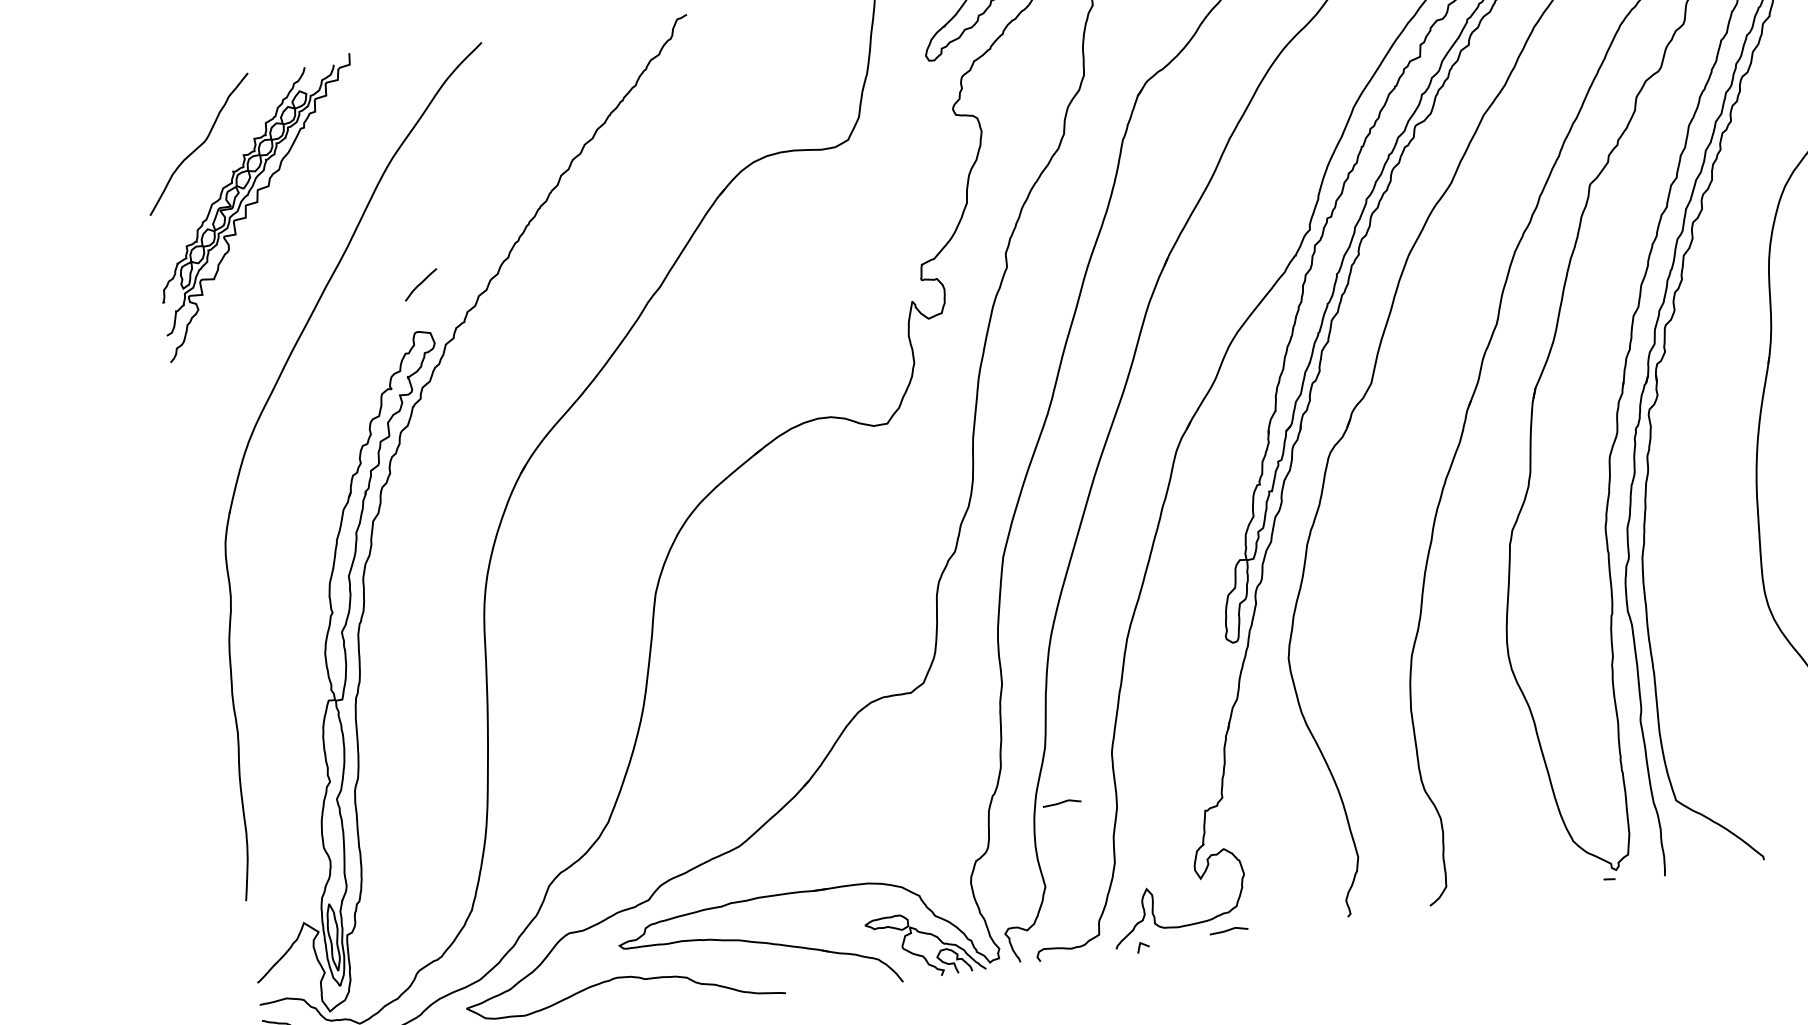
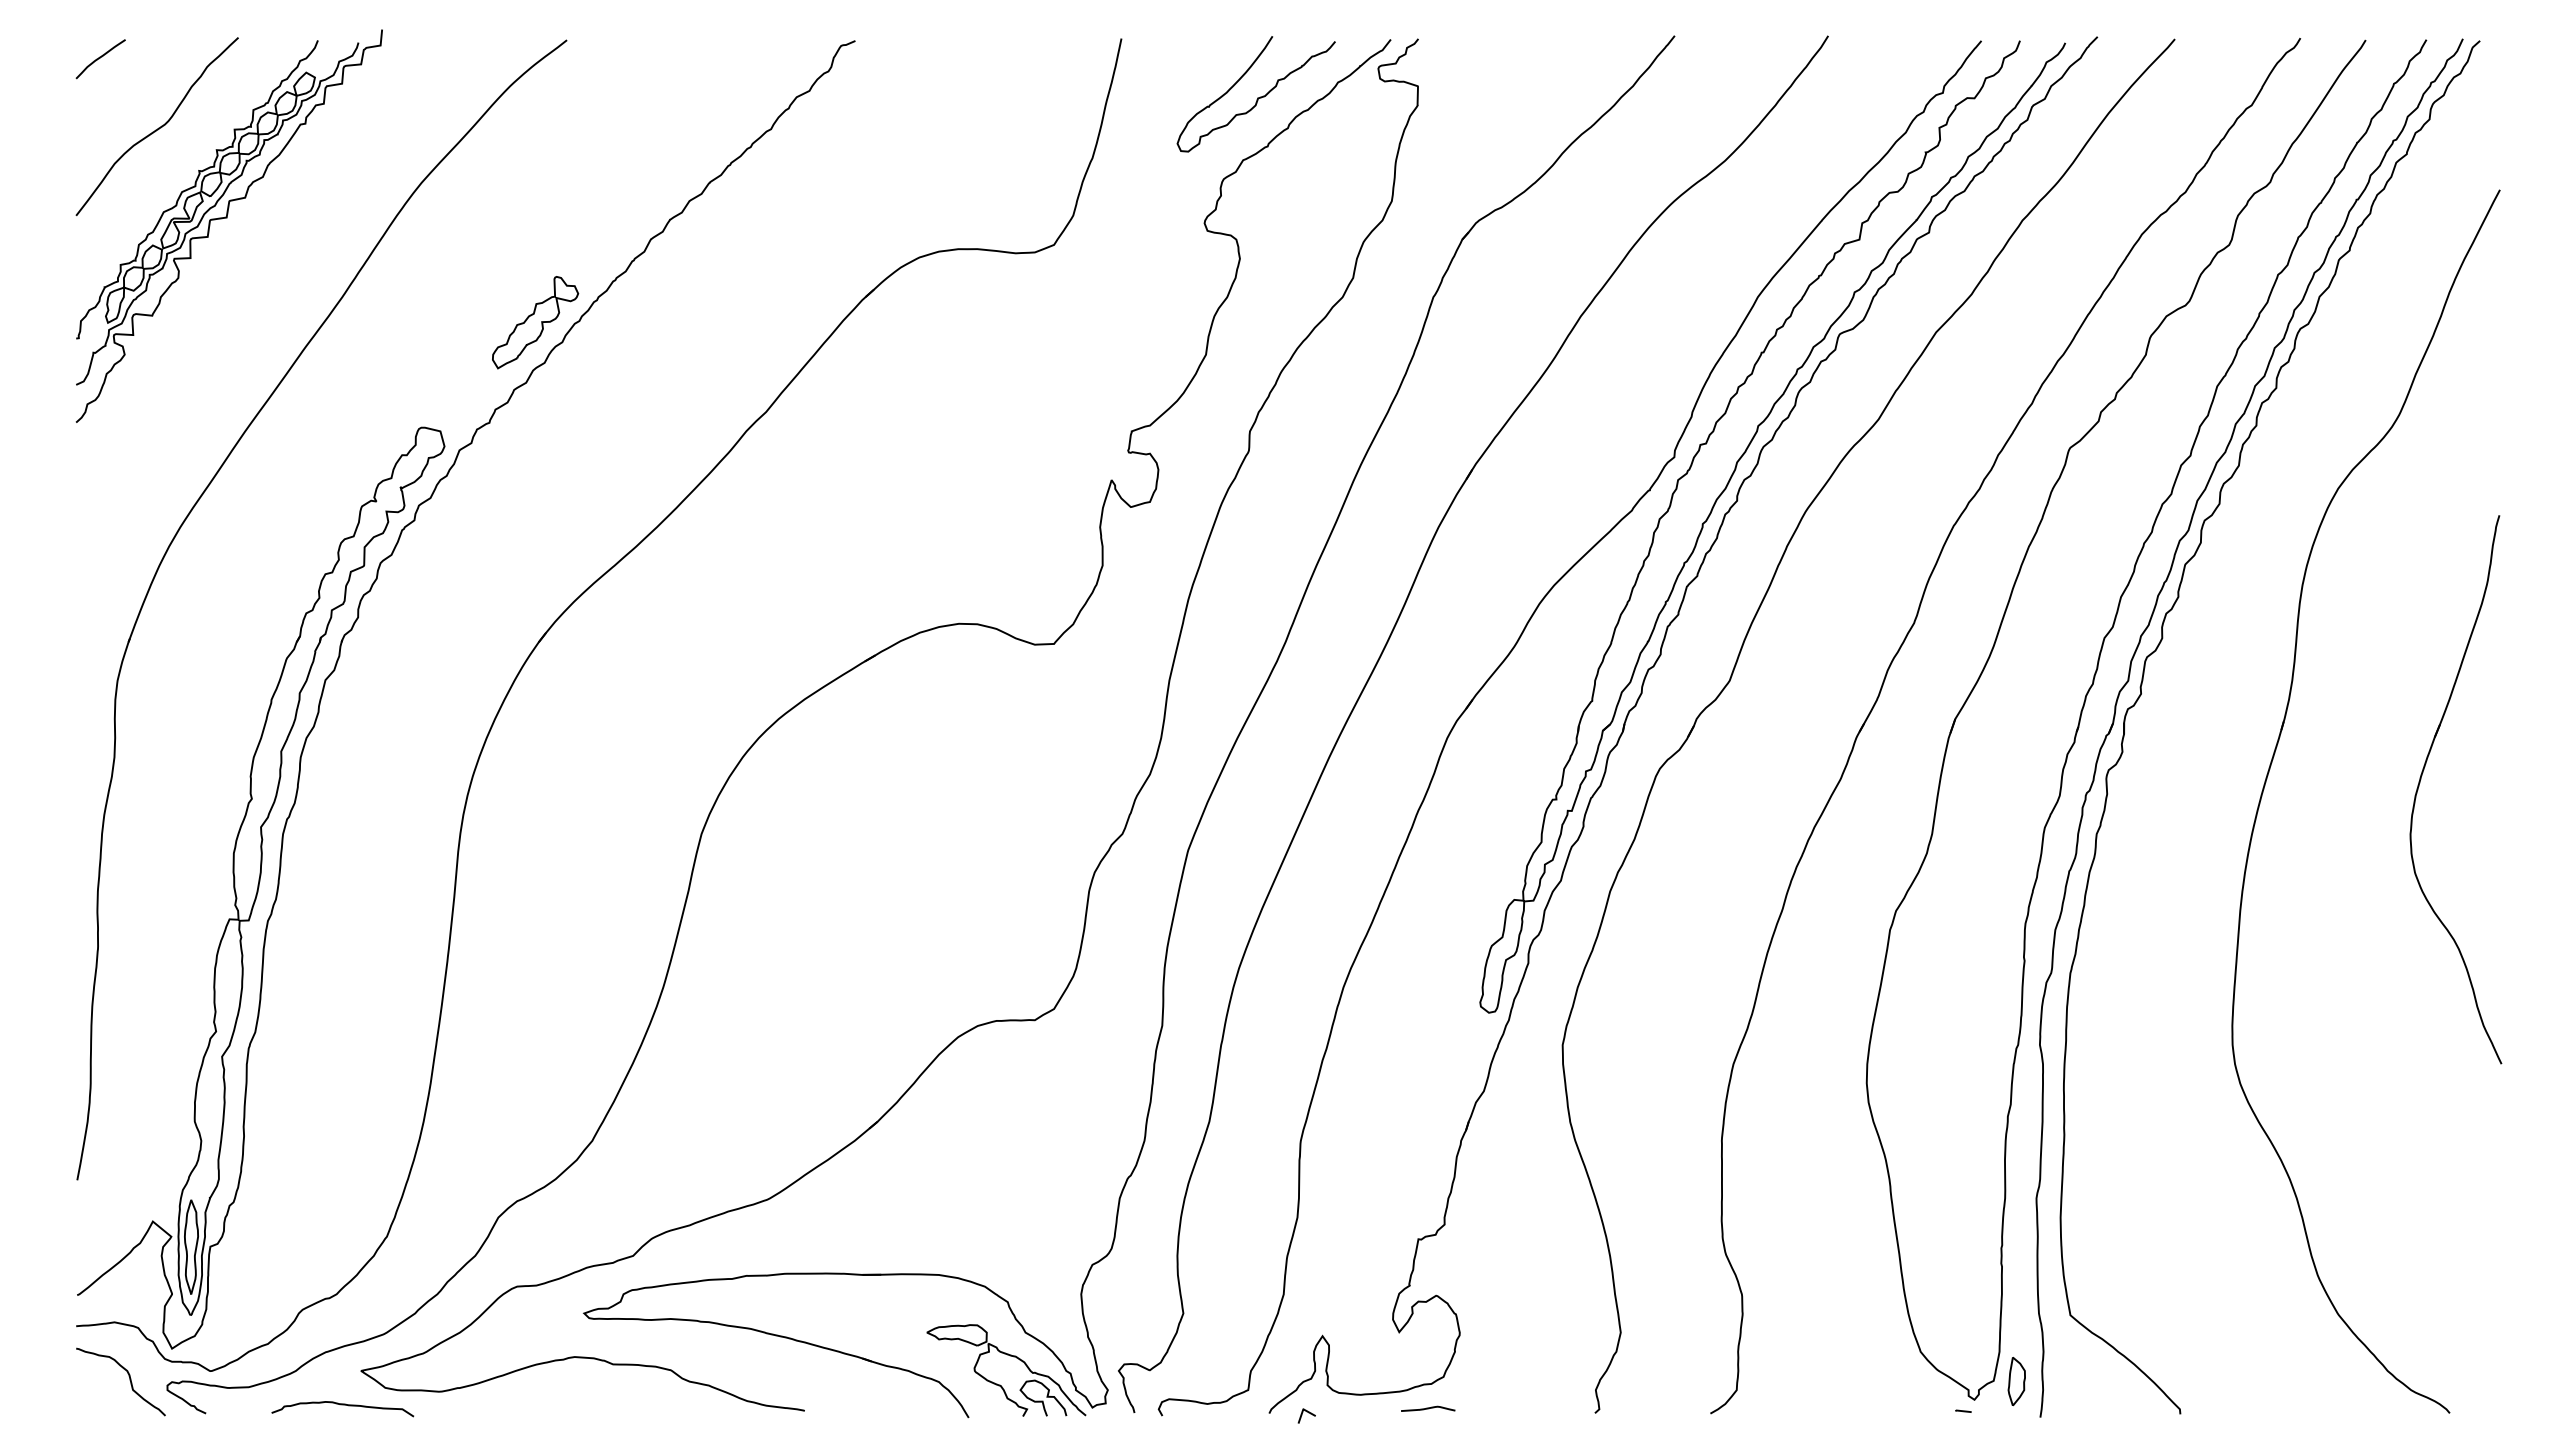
part: (487, 246) -> (535, 322), added
curve: (420, 284) -> (100, 58), moved
curve: (1062, 802) -> (1222, 1200), removed
part: (1644, 852) -> (2016, 1381), added

